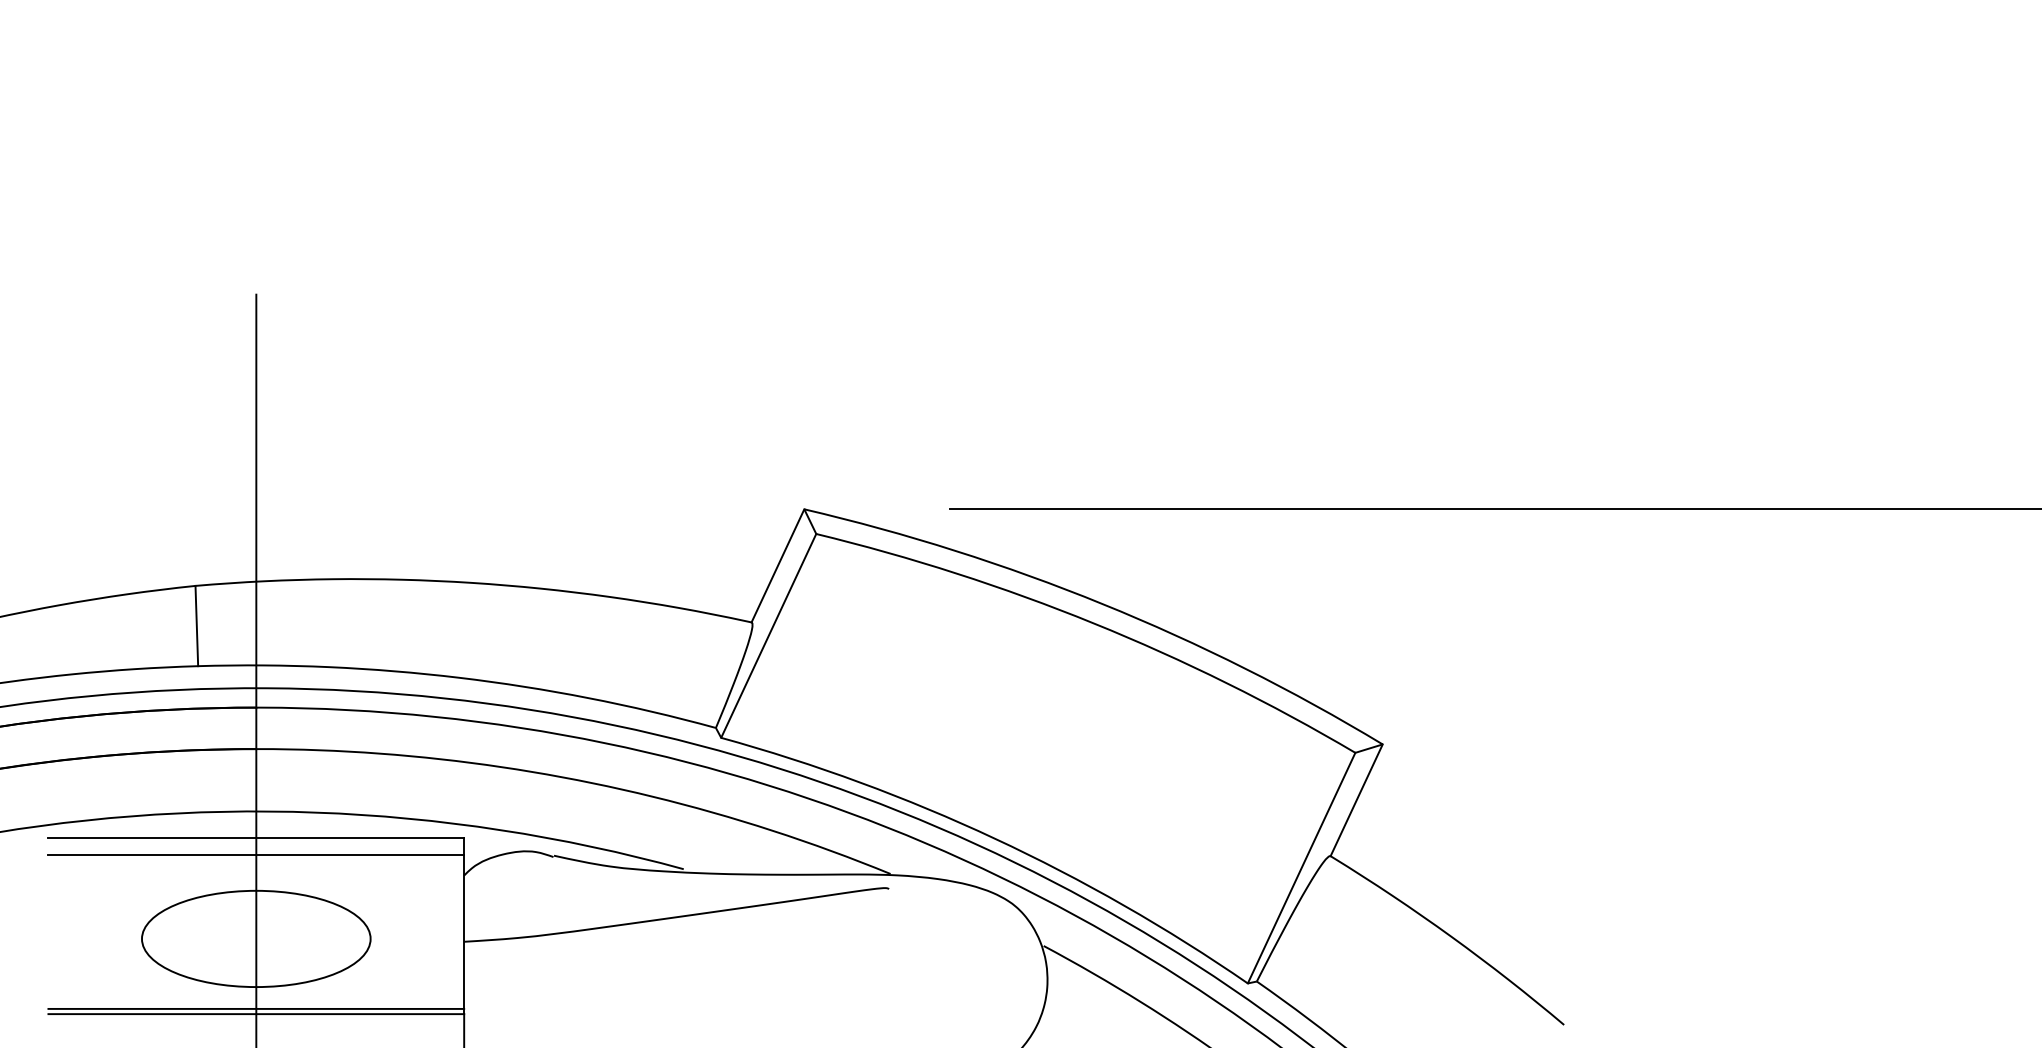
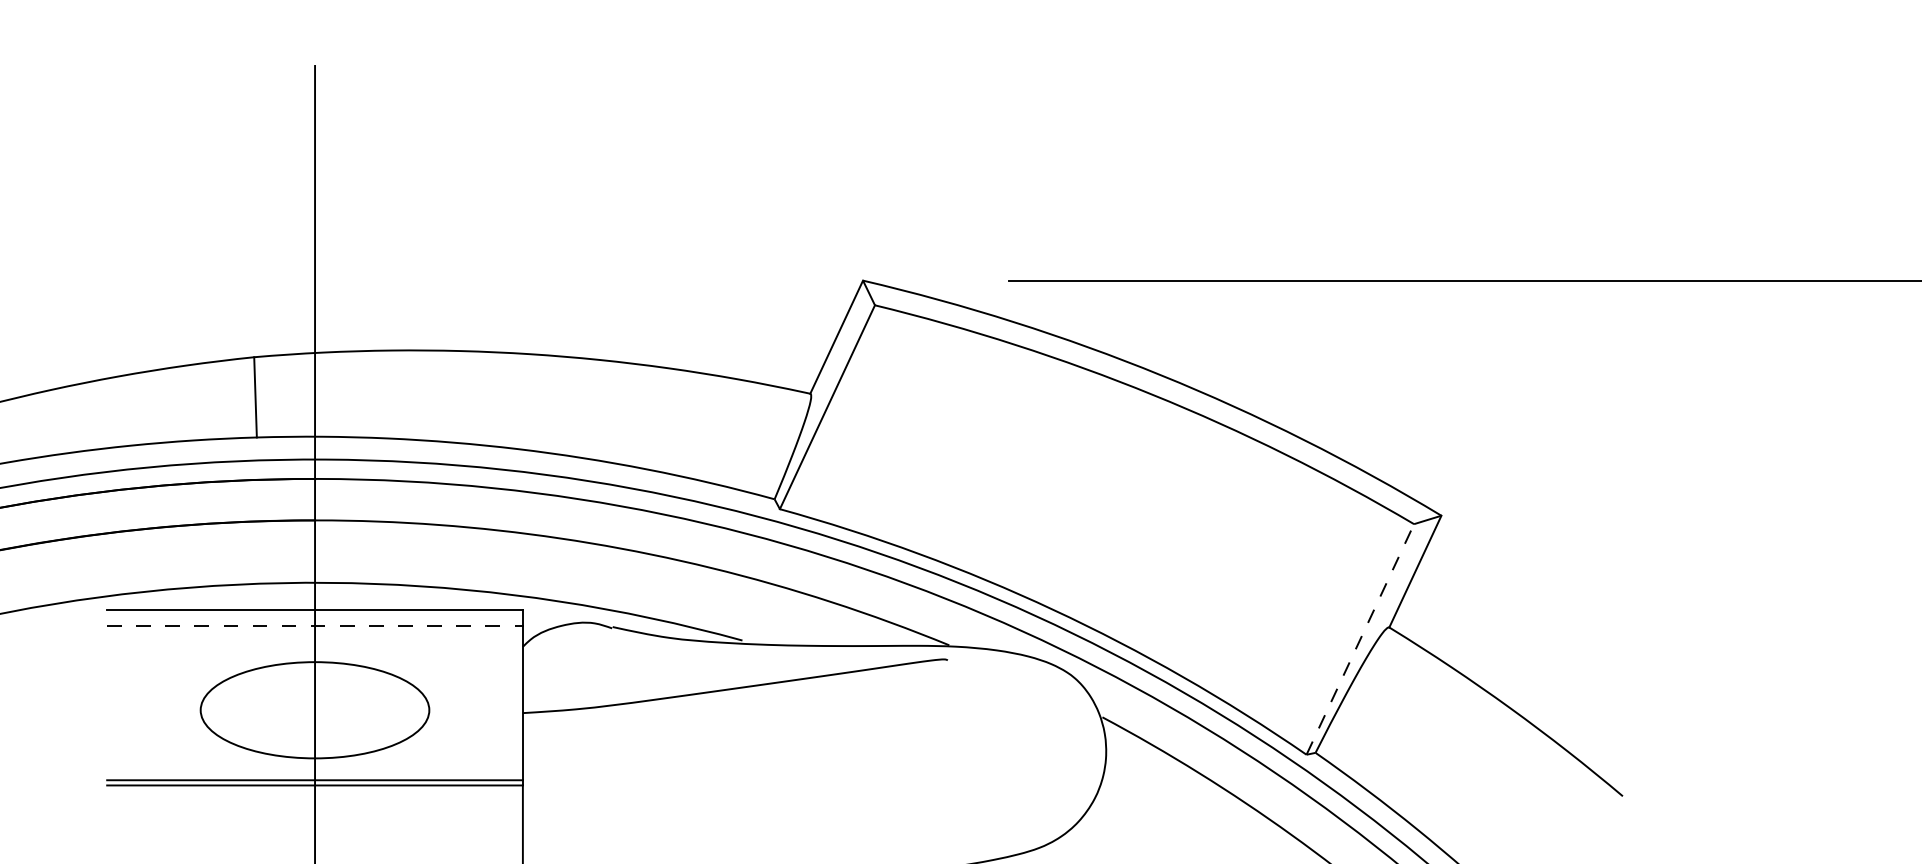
line: (256, 854) -> (315, 625), solid -> dashed
line: (1301, 867) -> (1360, 638), solid -> dashed

